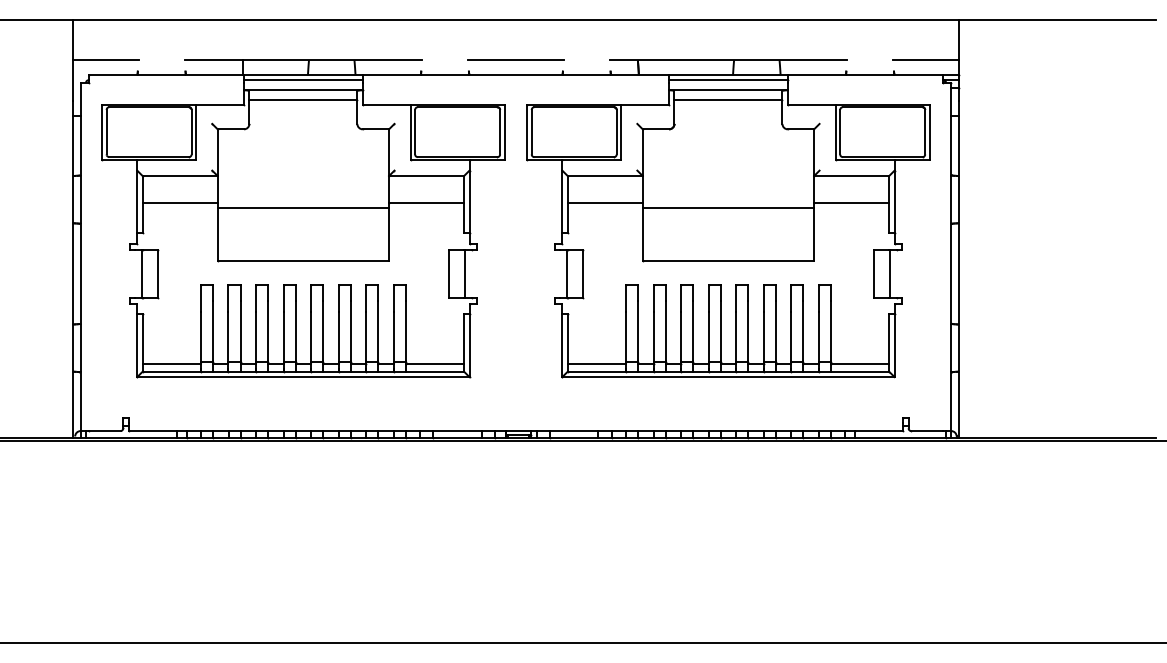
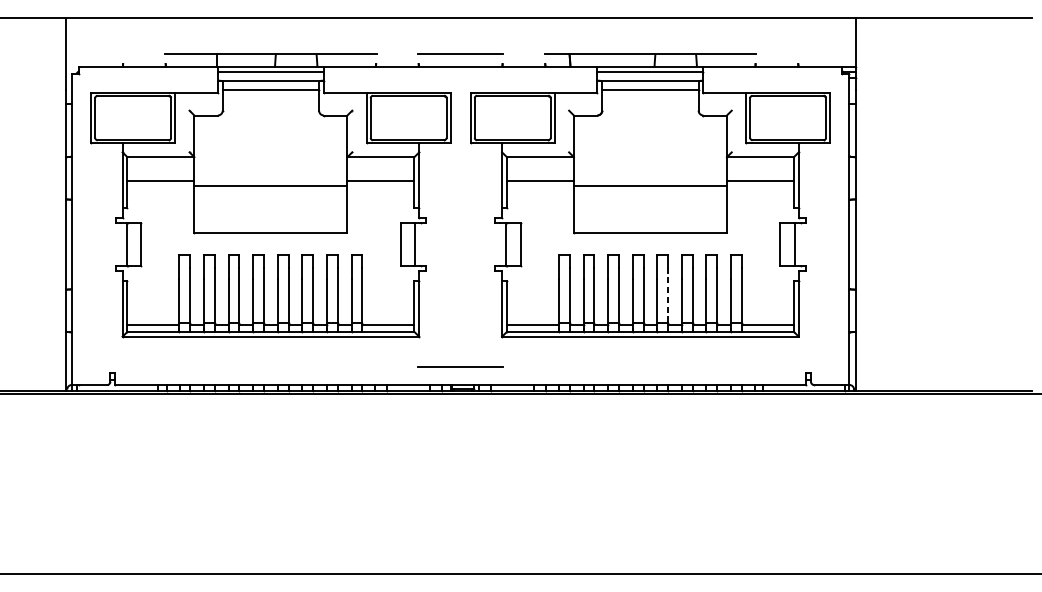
line: (105, 60) -> (94, 54), removed
line: (925, 60) -> (826, 54), removed
line: (748, 330) -> (668, 295), solid -> dashed
line: (515, 410) -> (460, 366), added

